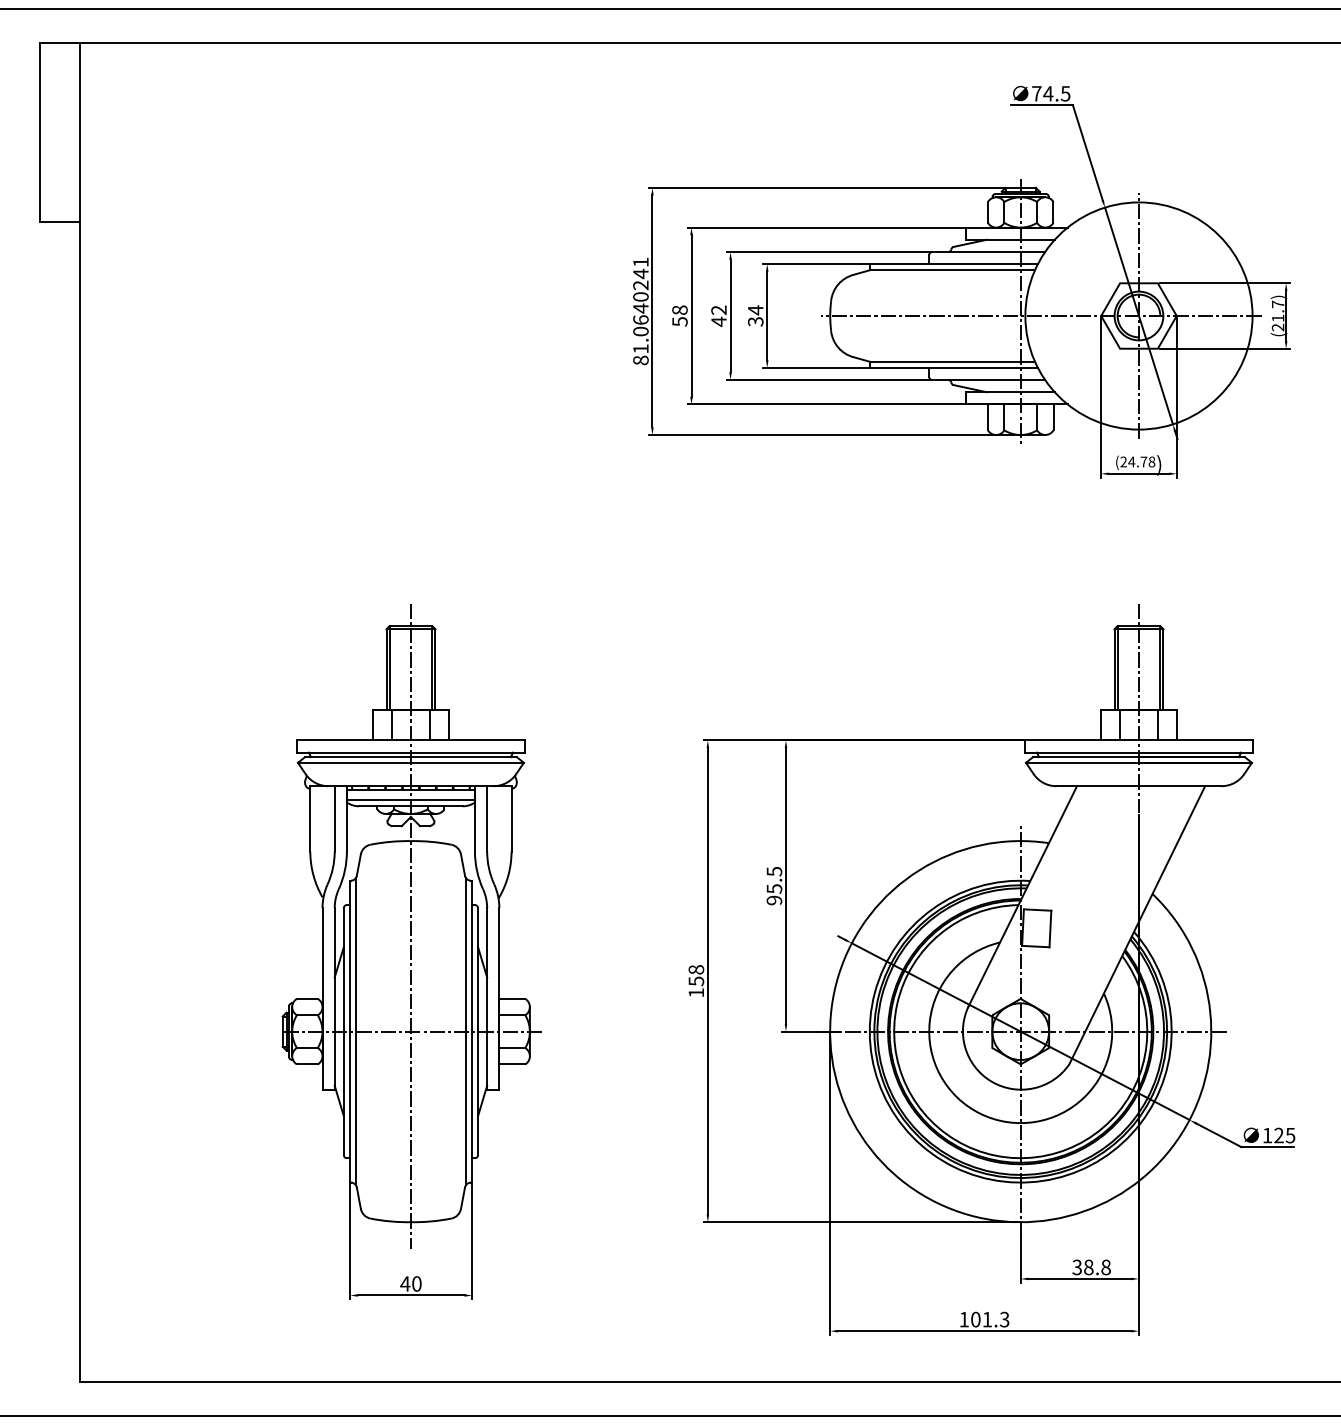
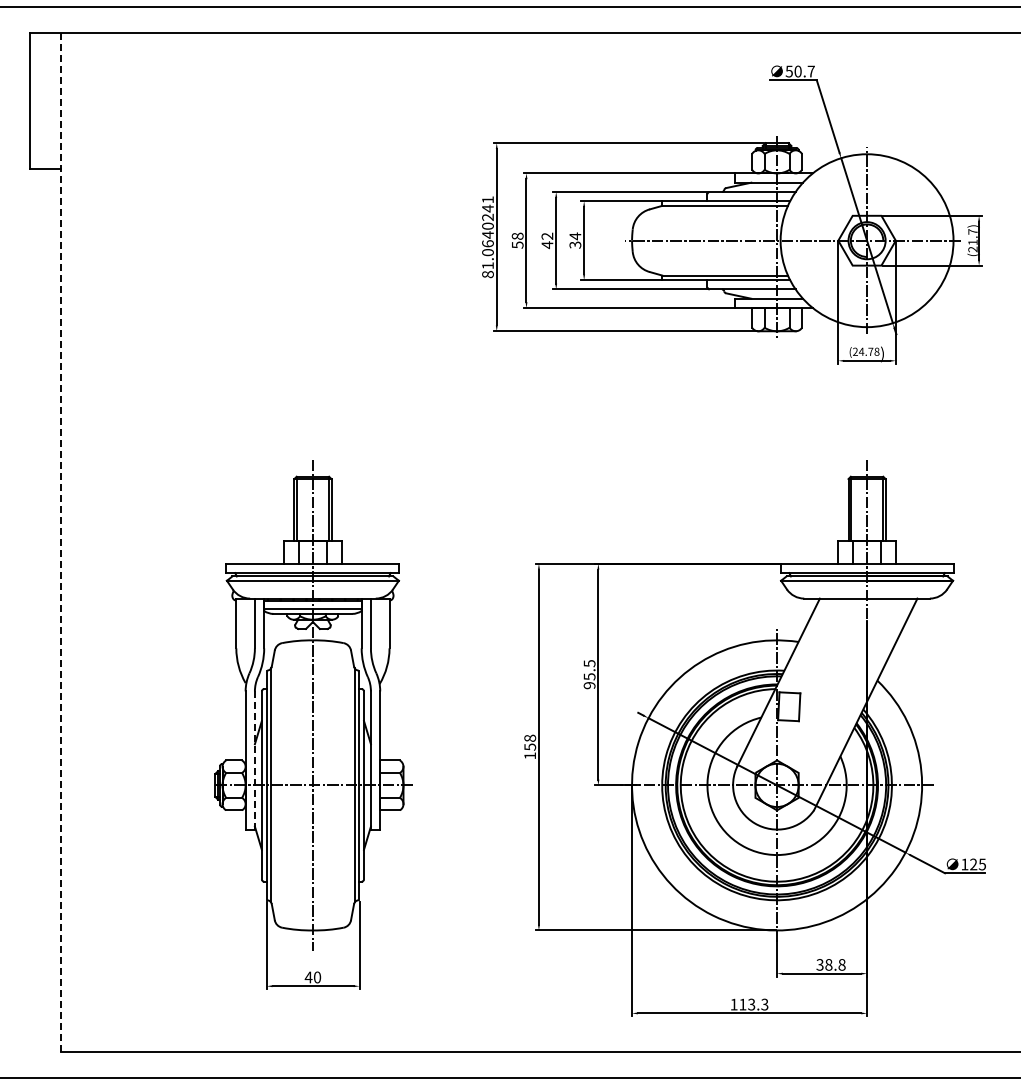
text: (1050, 93) -> (799, 71), 74.5 -> 50.7
line: (80, 712) -> (61, 542), solid -> dashed
line: (334, 998) -> (254, 760), solid -> dashed
text: (981, 1319) -> (747, 1004), 101.3 -> 113.3

